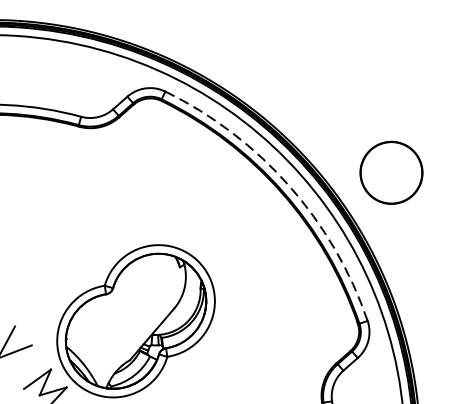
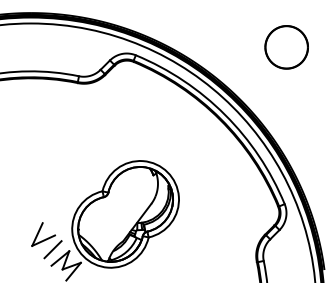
part: (391, 173) -> (286, 47), moved
arc: (289, 185) -> (225, 114), dashed -> solid
line: (26, 365) -> (52, 249), added

